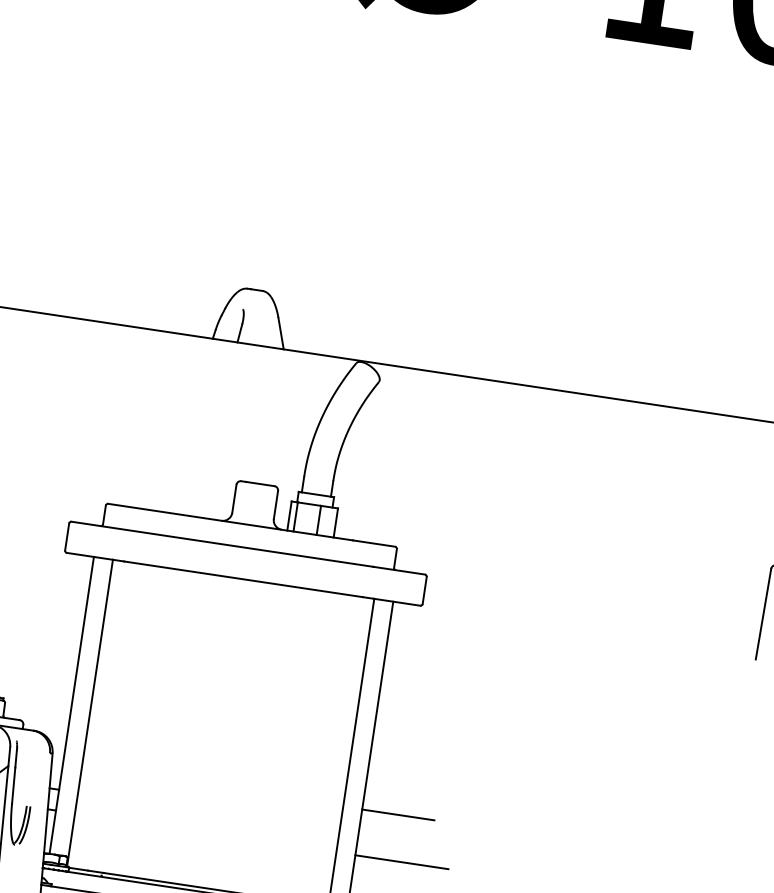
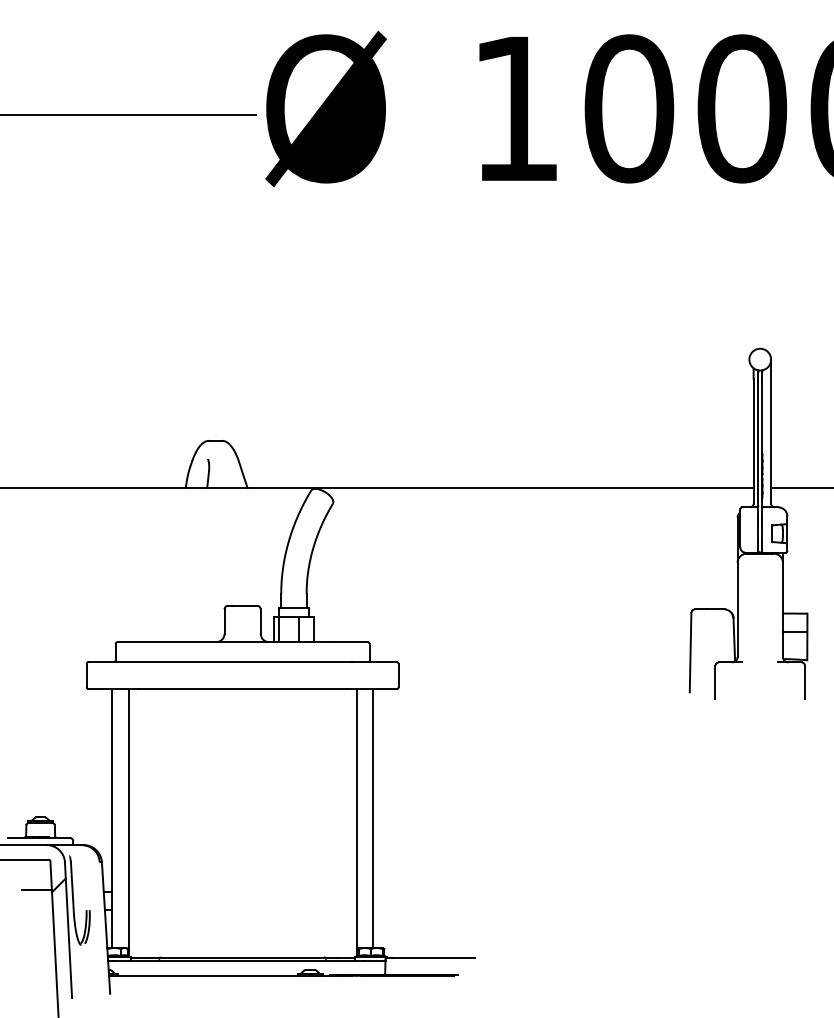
line: (398, 814) -> (404, 870), removed
line: (401, 862) -> (413, 910), removed

